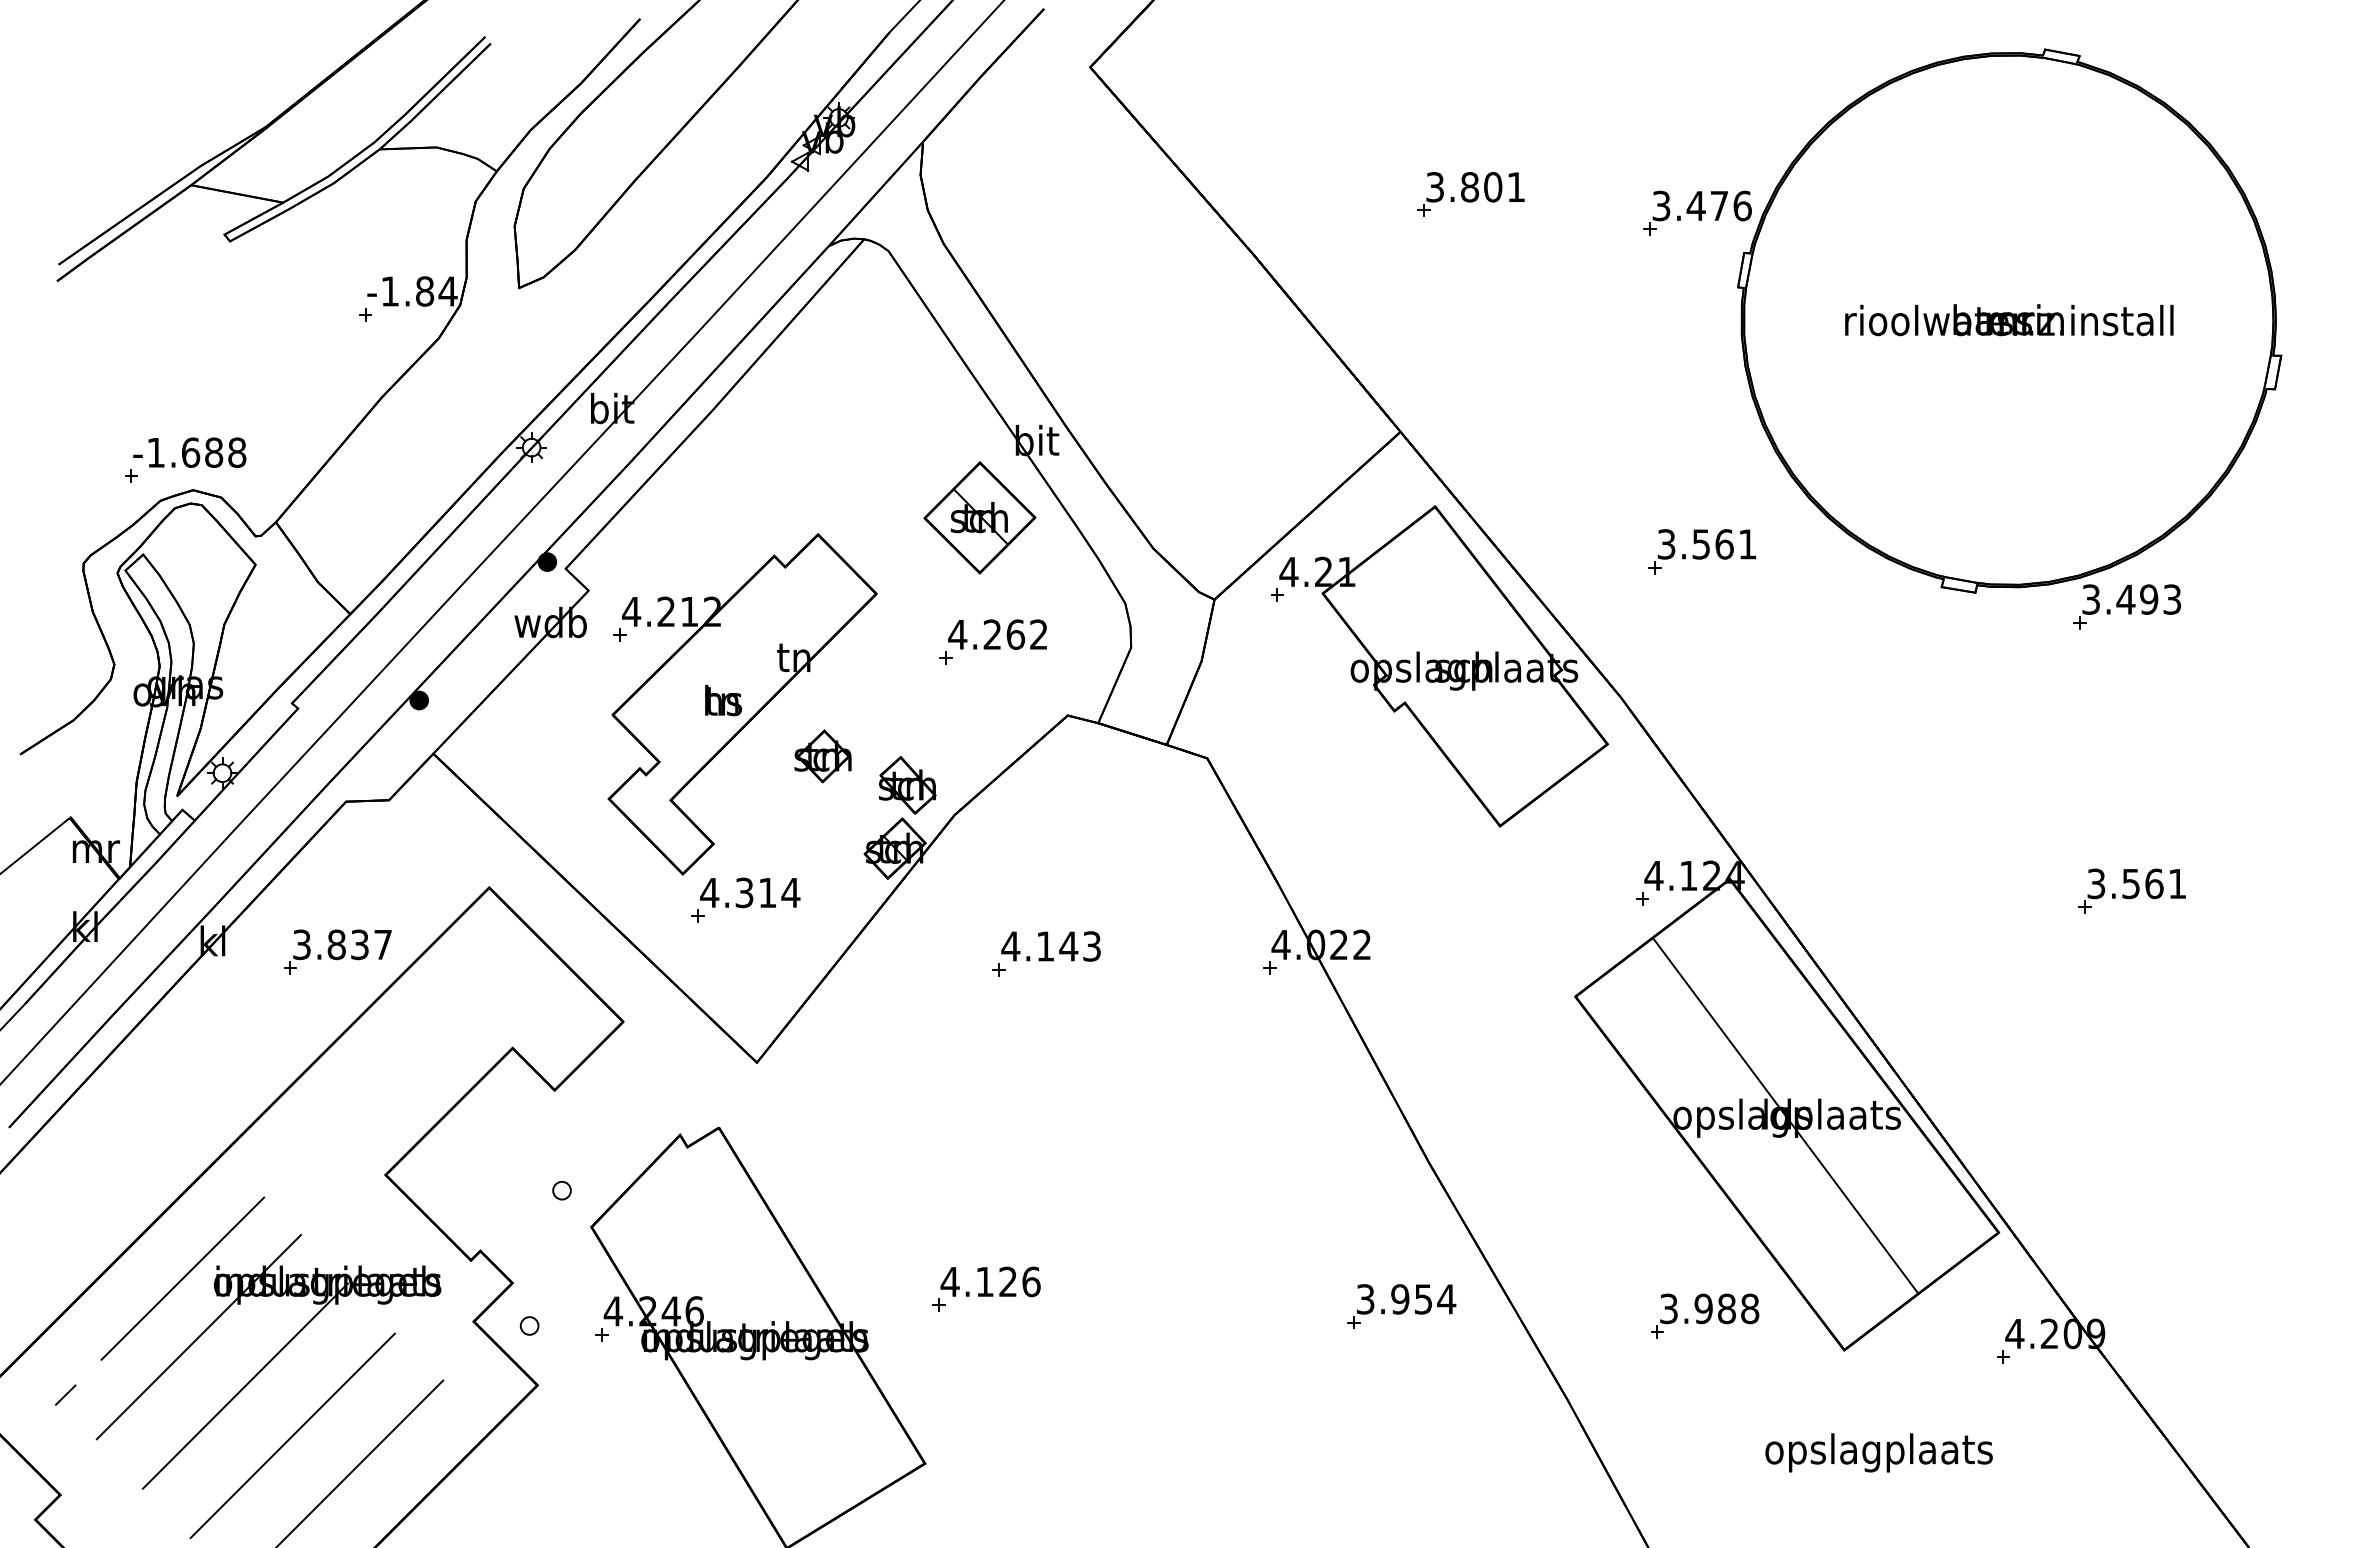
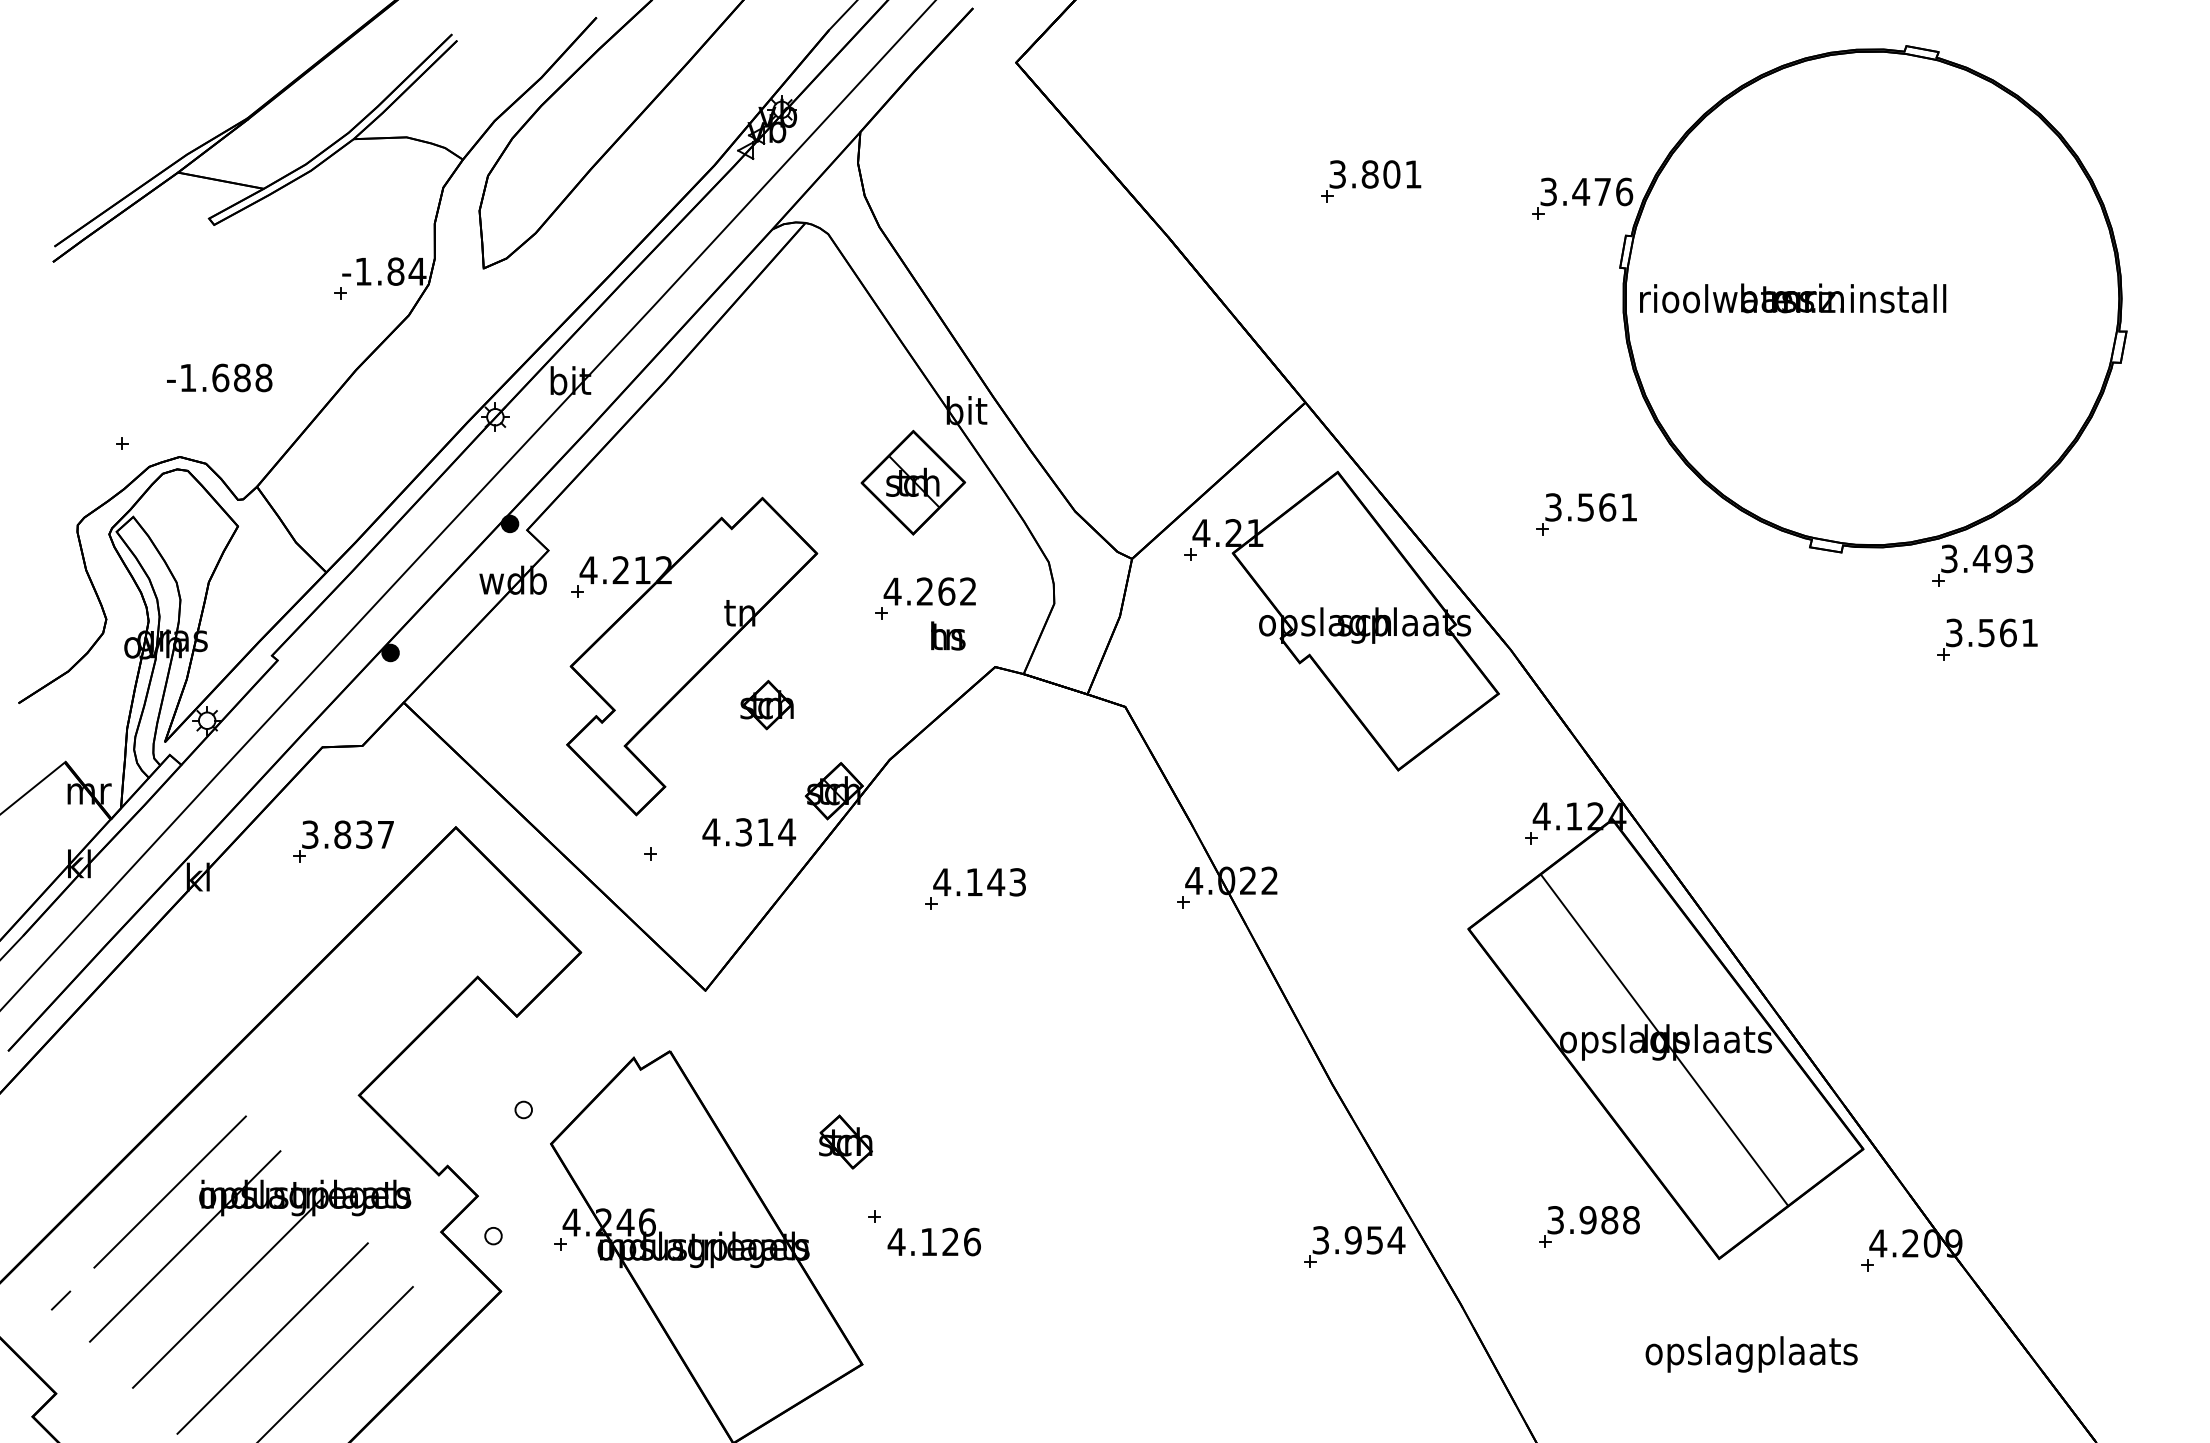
text: (2009, 320) -> (1793, 298), moved
text: (189, 452) -> (219, 377), moved
text: (723, 699) -> (948, 635), moved
part: (907, 784) -> (845, 1141), moved
part: (2132, 890) -> (1987, 639), moved
text: (750, 893) -> (749, 832), moved
part: (337, 952) -> (343, 841), moved
text: (989, 1281) -> (933, 1241), moved
part: (1401, 1306) -> (1354, 1246), moved

